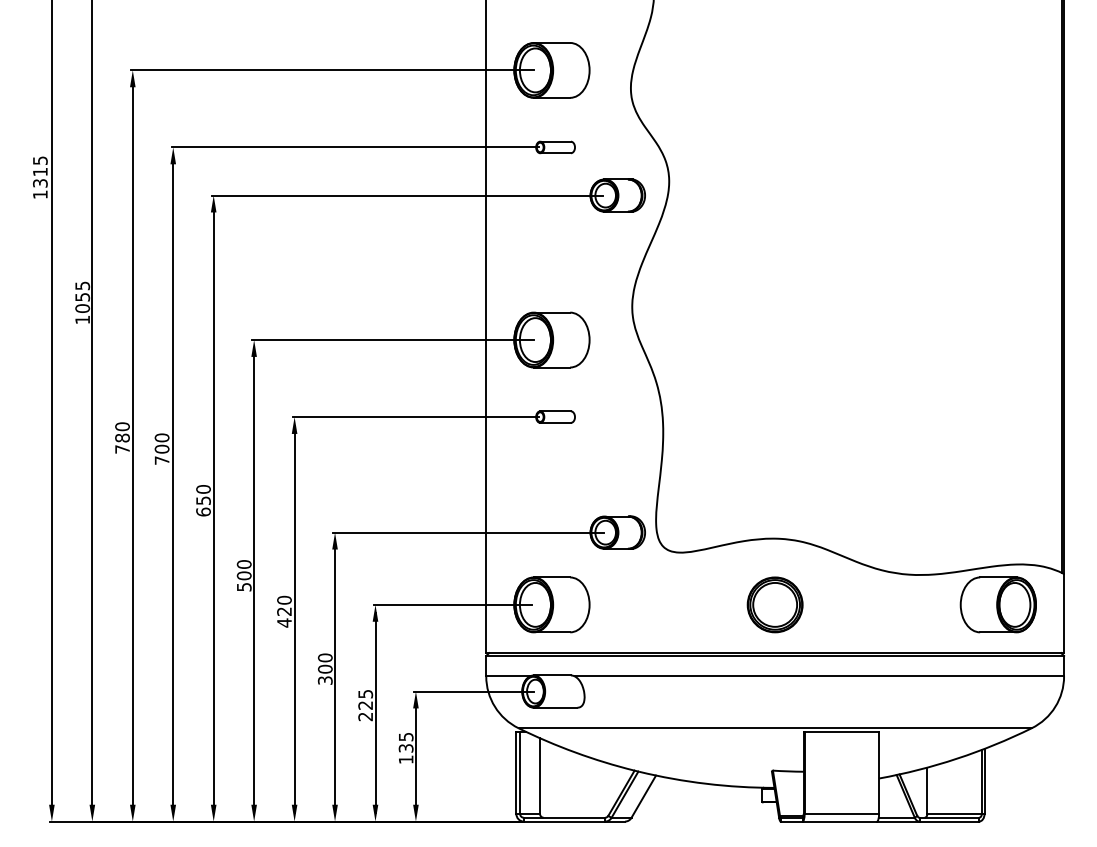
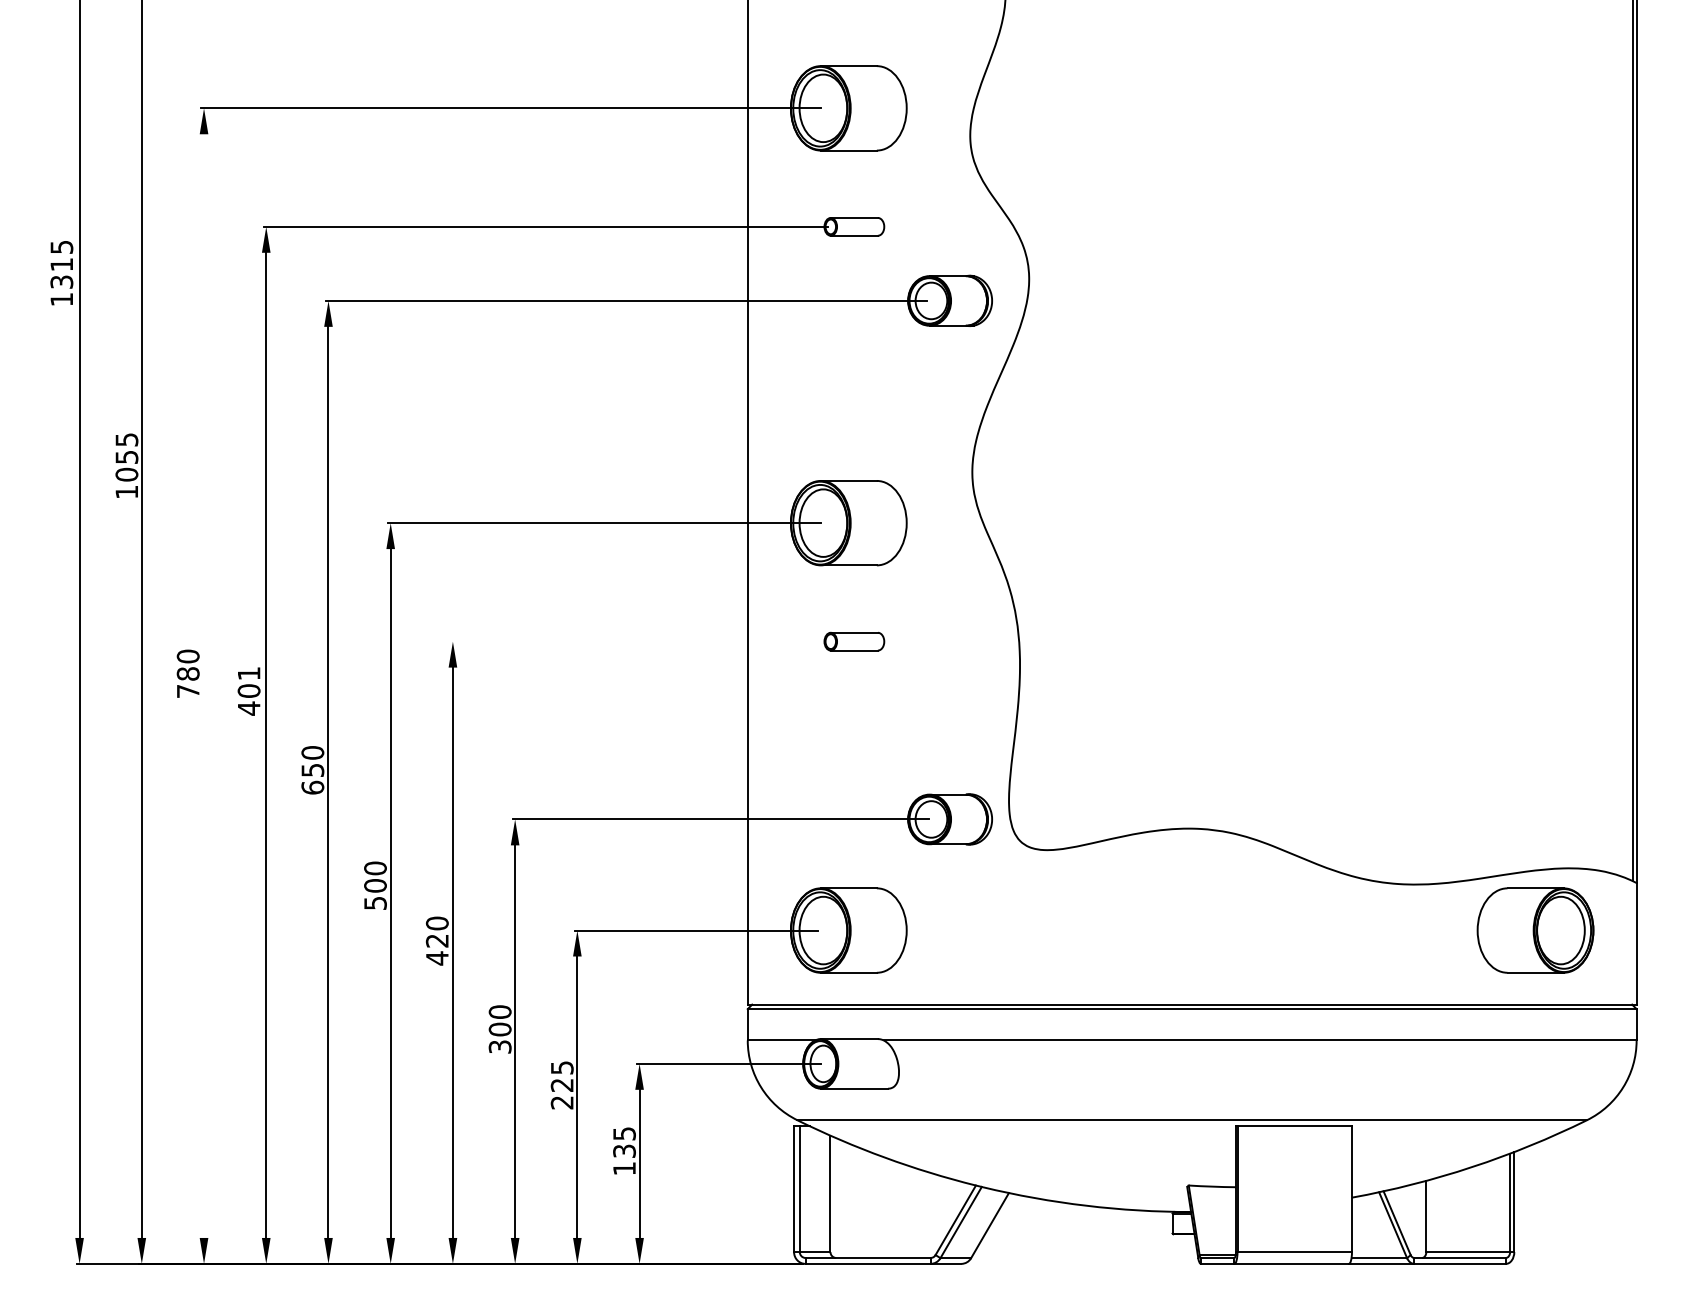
line: (415, 417) -> (638, 642), removed
line: (132, 445) -> (203, 685), removed
text: (161, 449) -> (248, 691), 700 -> 401
part: (774, 604) -> (1191, 929), removed

